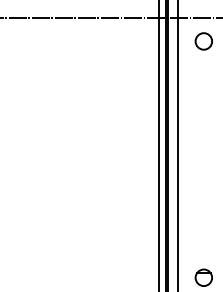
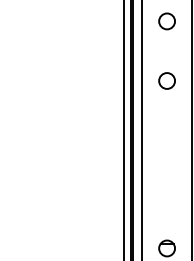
circle: (203, 103) -> (166, 81), added

